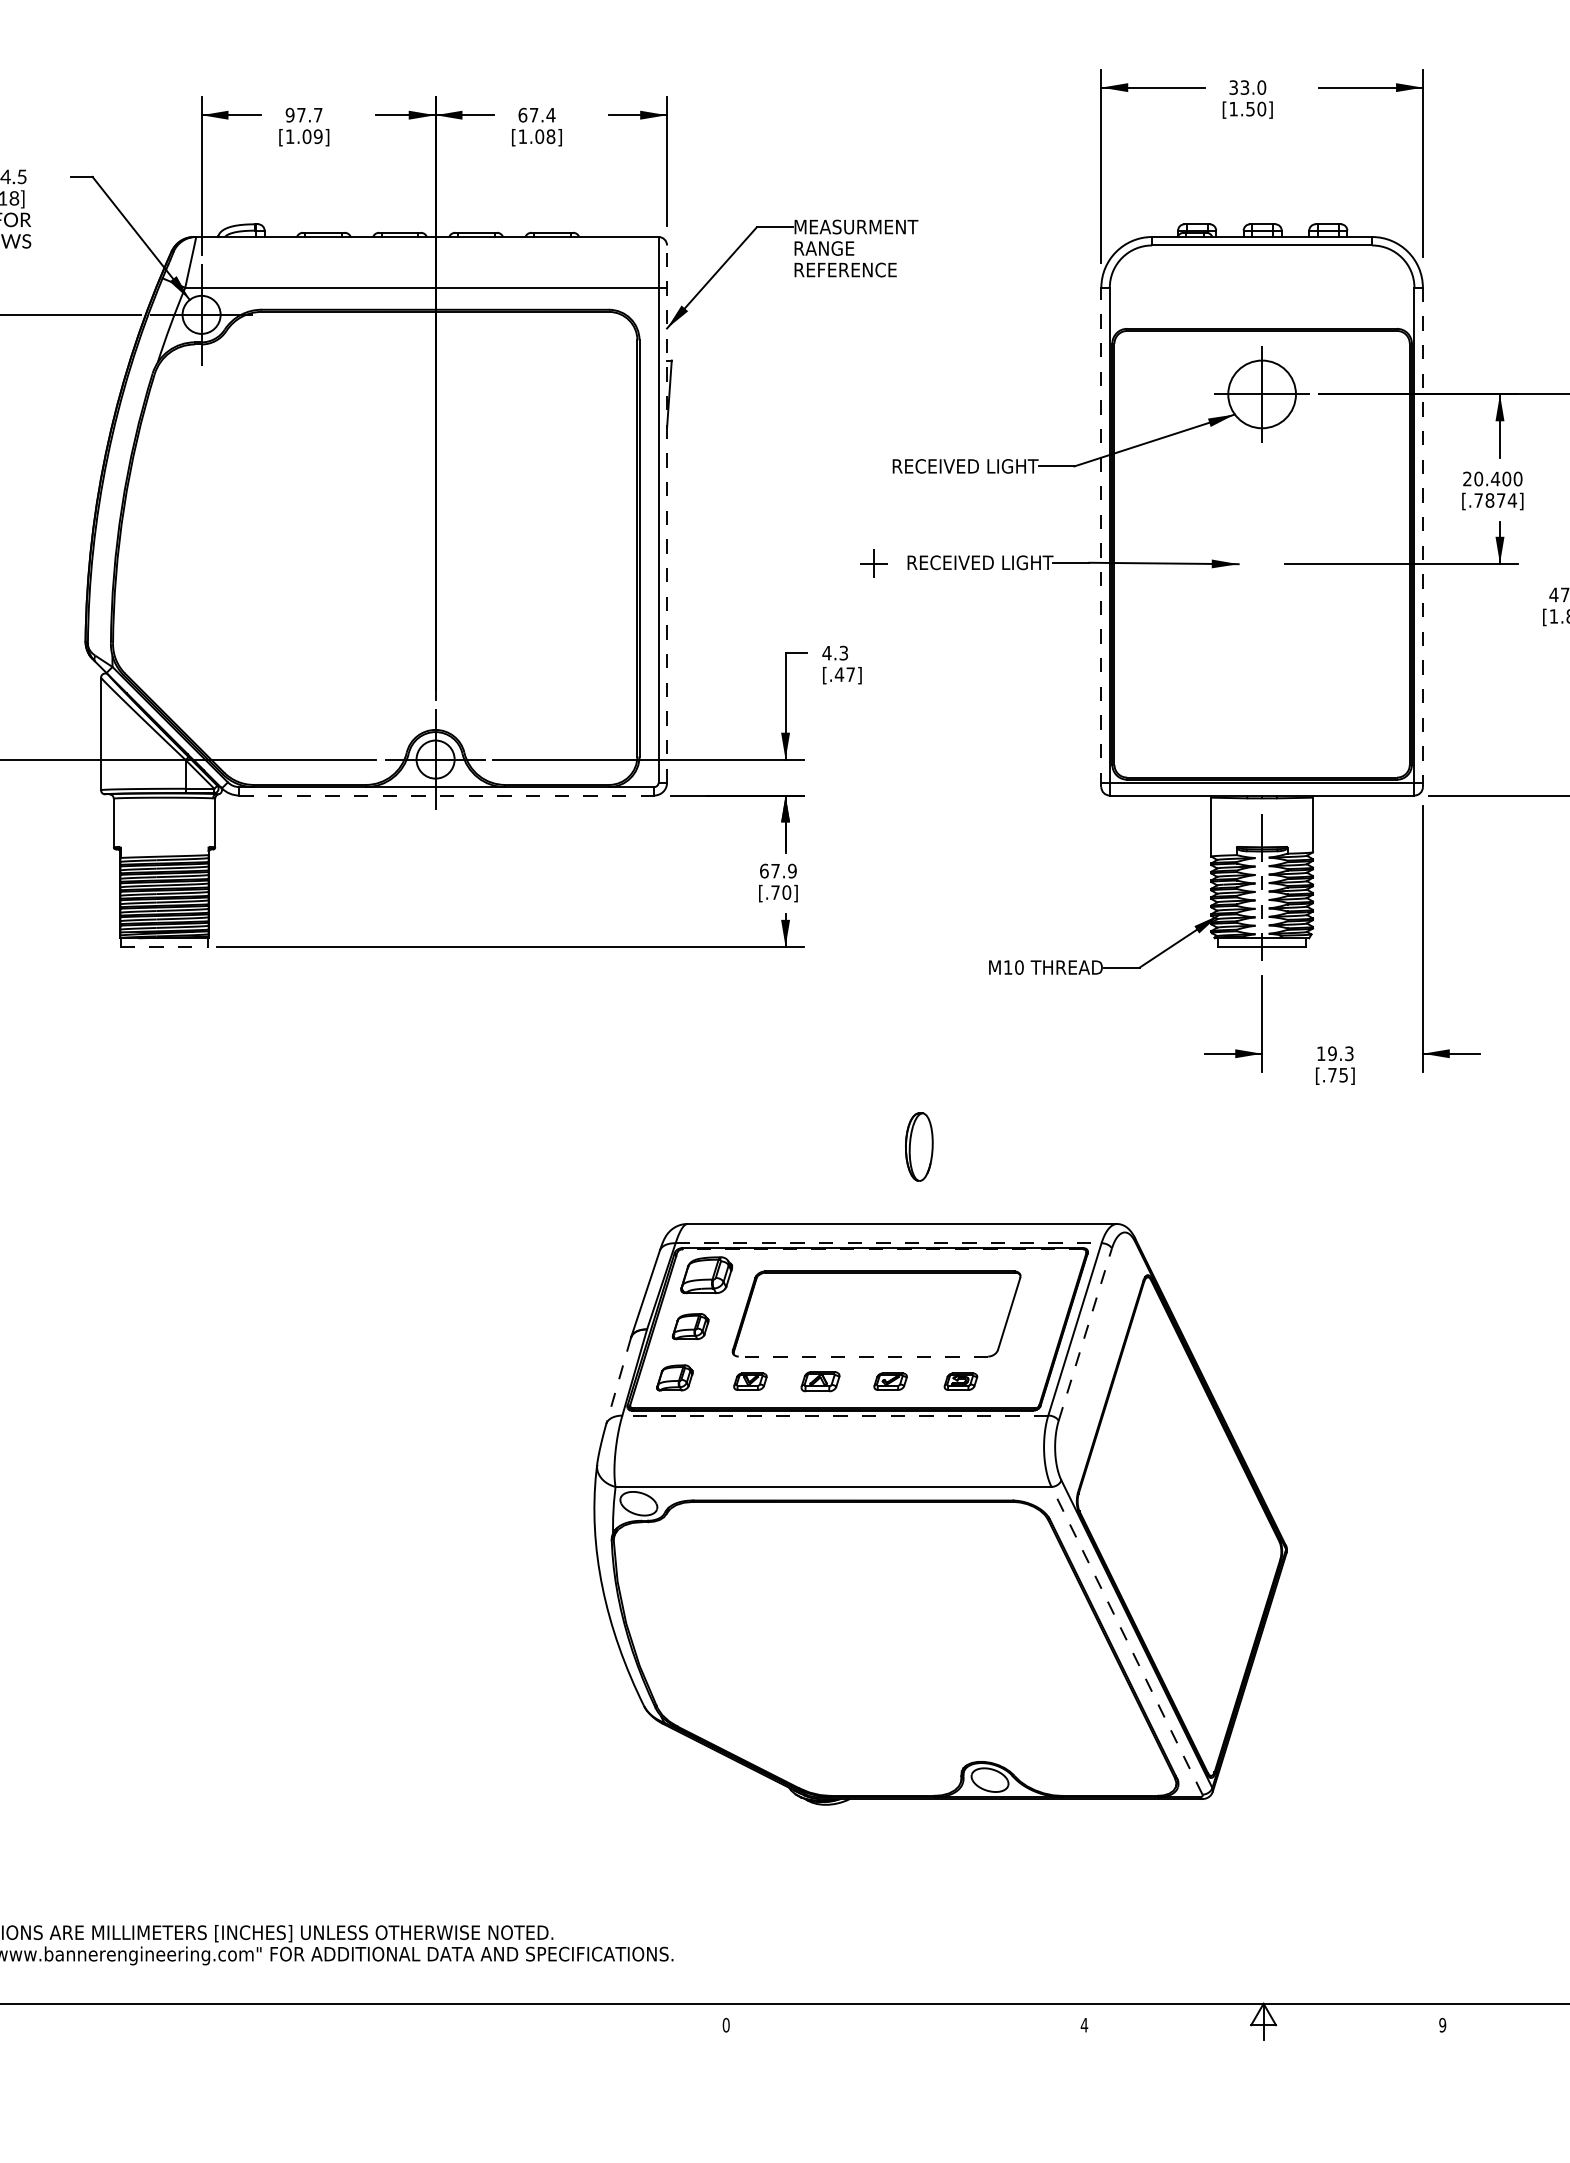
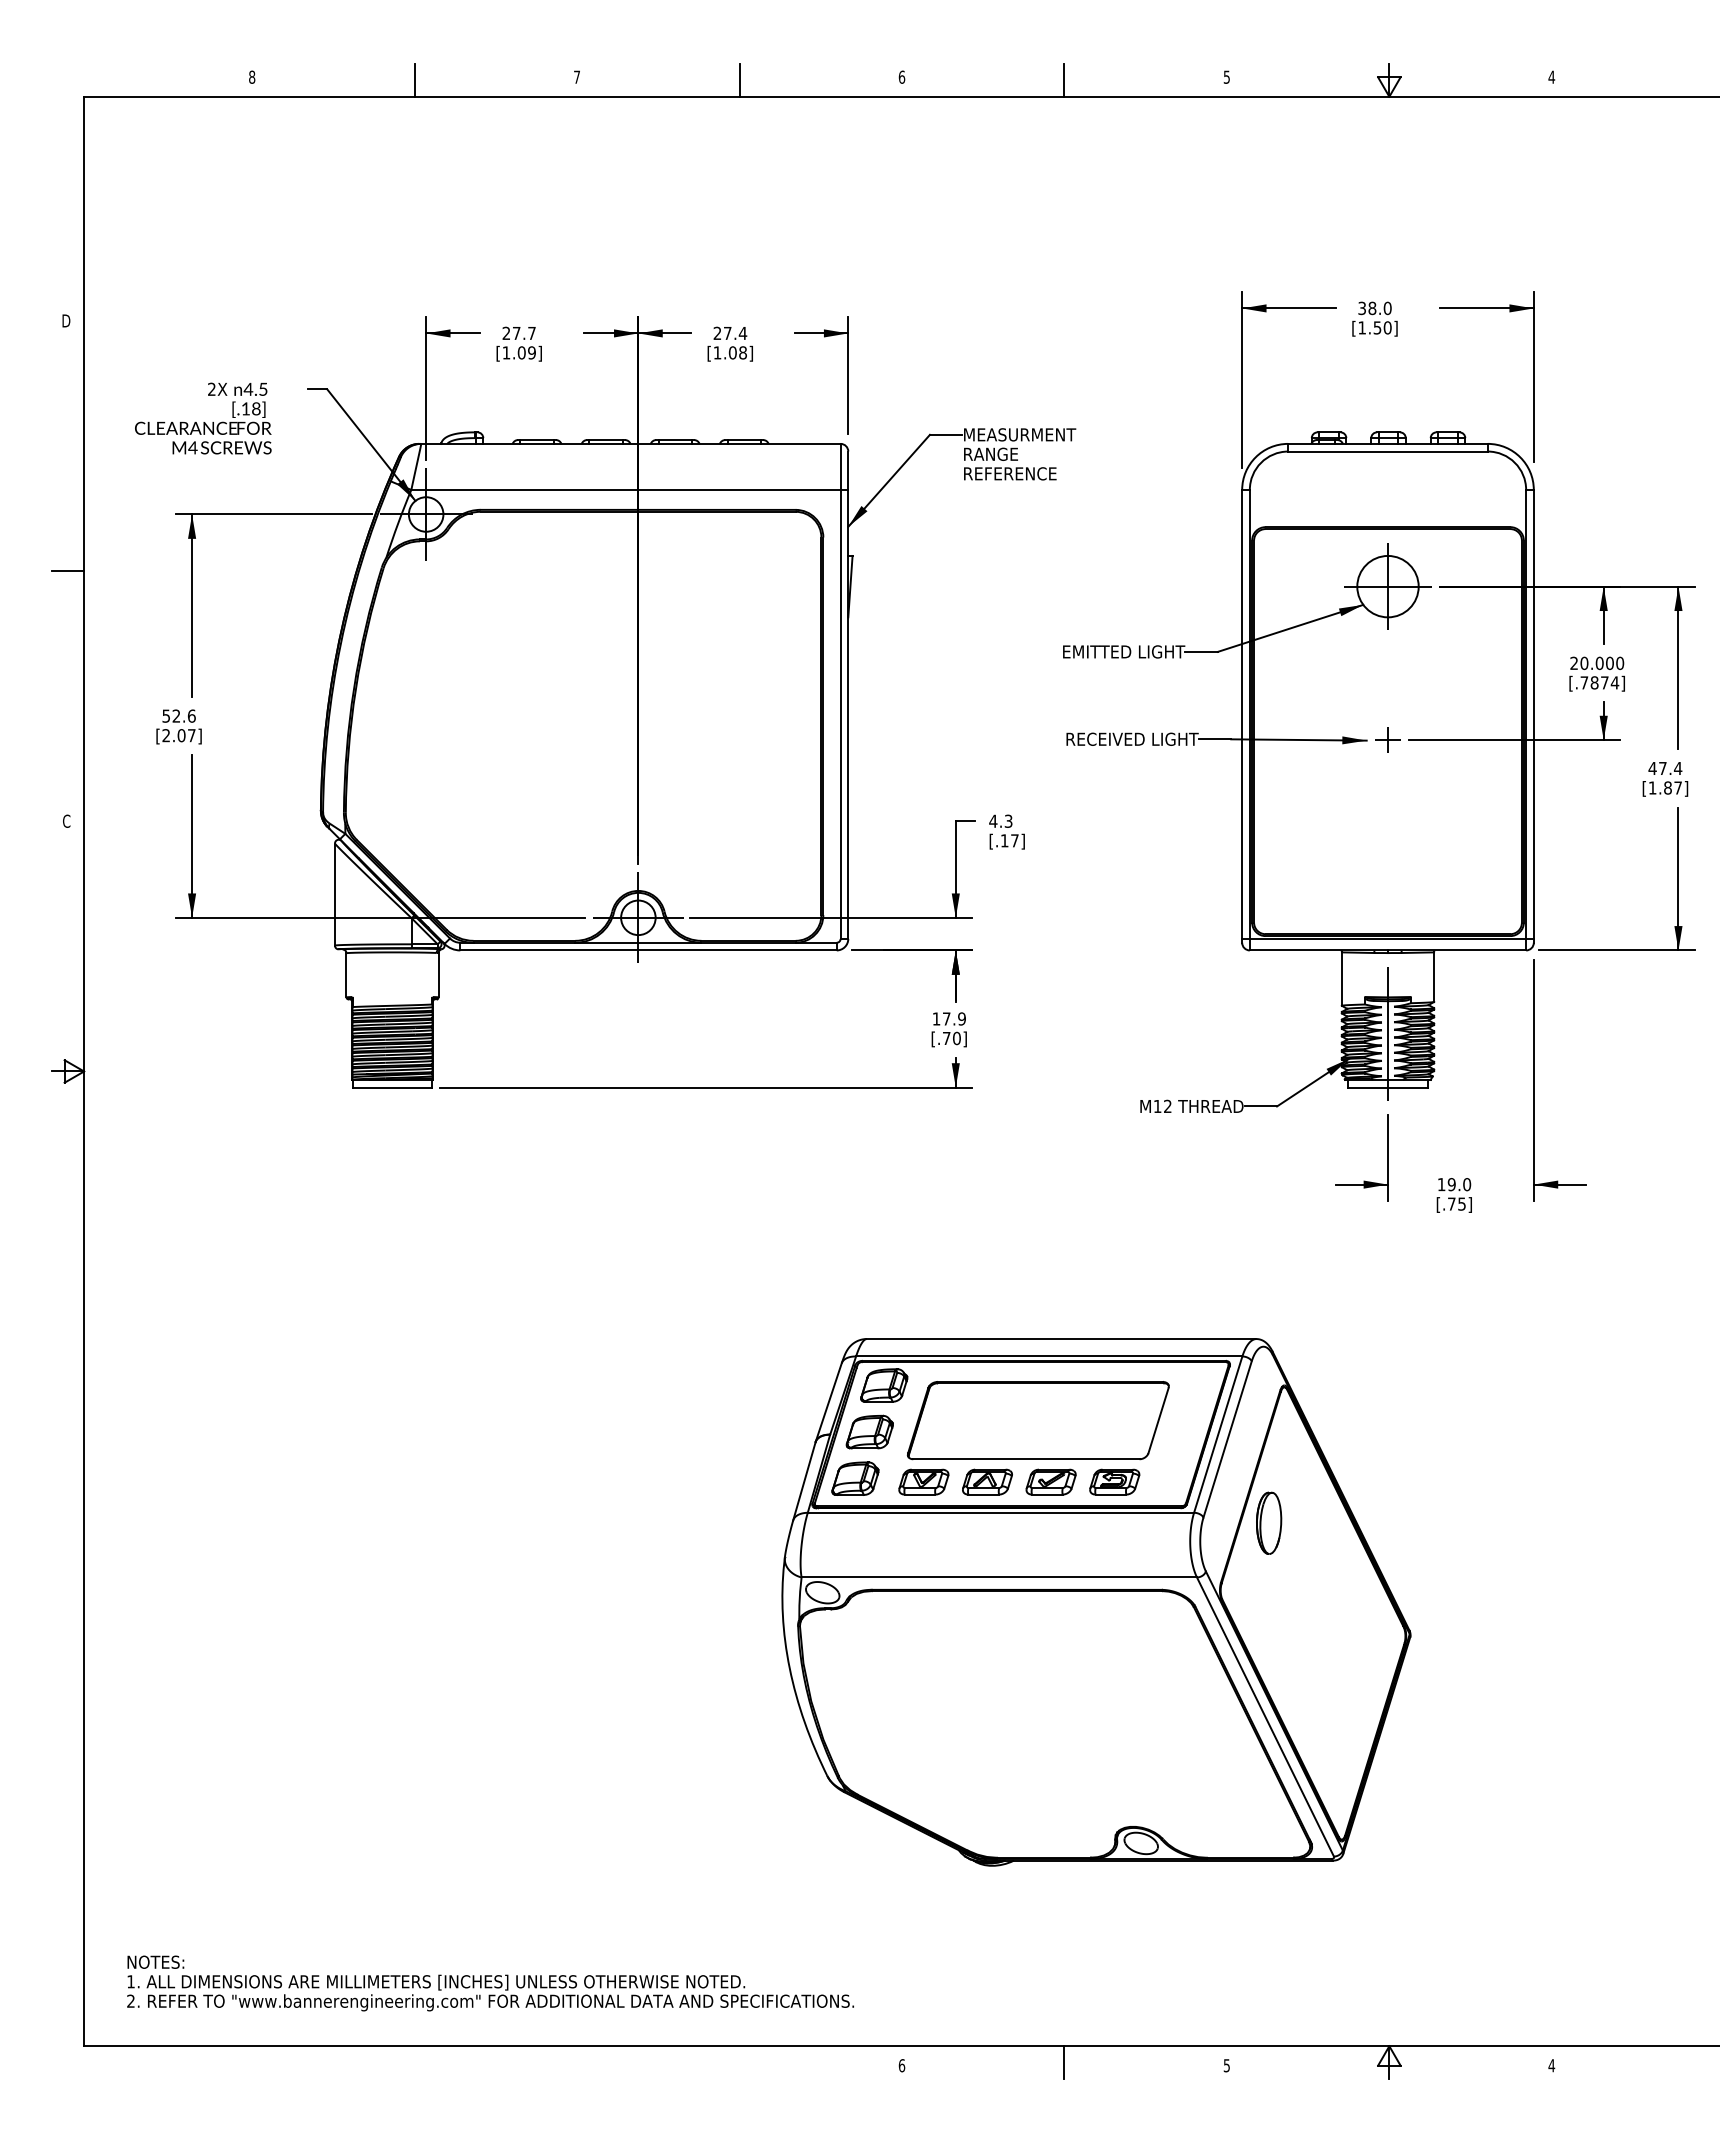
text: (1245, 86) -> (1372, 307), 33.0 -> 38.0
text: (290, 115) -> (506, 333), 97.7 -> 27.7
text: (522, 115) -> (717, 333), 67.4 -> 27.4
text: (924, 465) -> (1081, 651), RECEIVED LIGHT -> EMITTED LIGHT
text: (1495, 479) -> (1599, 663), 20.400 -> 20.000
line: (667, 514) -> (848, 695), dashed -> solid
line: (1101, 536) -> (1242, 715), dashed -> solid
line: (1422, 537) -> (1533, 716), dashed -> solid
part: (873, 562) -> (1387, 739), moved
text: (839, 674) -> (1004, 840), [.47] -> [.17]
line: (447, 795) -> (649, 950), dashed -> solid
text: (764, 870) -> (936, 1018), 67.9 -> 17.9
line: (1262, 893) -> (1388, 1039), dashed -> solid
line: (164, 946) -> (392, 1087), dashed -> solid
text: (1019, 967) -> (1167, 1106), M10 -> M12
text: (1349, 1053) -> (1467, 1184), 19.3 -> 19.0
part: (919, 1146) -> (1269, 1522), moved
line: (888, 1243) -> (1049, 1356), dashed -> solid
line: (882, 1249) -> (1043, 1362), dashed -> solid
part: (690, 1325) -> (869, 1431), size x1.43
line: (1085, 1334) -> (1227, 1439), dashed -> solid
line: (862, 1356) -> (1025, 1459), dashed -> solid
part: (674, 1377) -> (855, 1478), size x1.43
line: (618, 1381) -> (804, 1481), dashed -> solid
part: (749, 1381) -> (923, 1481), size x1.67
part: (820, 1381) -> (987, 1481), size x1.43
part: (890, 1381) -> (1050, 1481), size x1.67
part: (960, 1381) -> (1114, 1481), size x1.67
line: (834, 1415) -> (1000, 1512), dashed -> solid
line: (1127, 1640) -> (1265, 1716), dashed -> solid
line: (905, 2021) -> (1064, 2062), added
text: (726, 2025) -> (902, 2065), 0 -> 6
text: (1084, 2025) -> (1226, 2065), 4 -> 5
text: (1442, 2025) -> (1551, 2065), 9 -> 4

